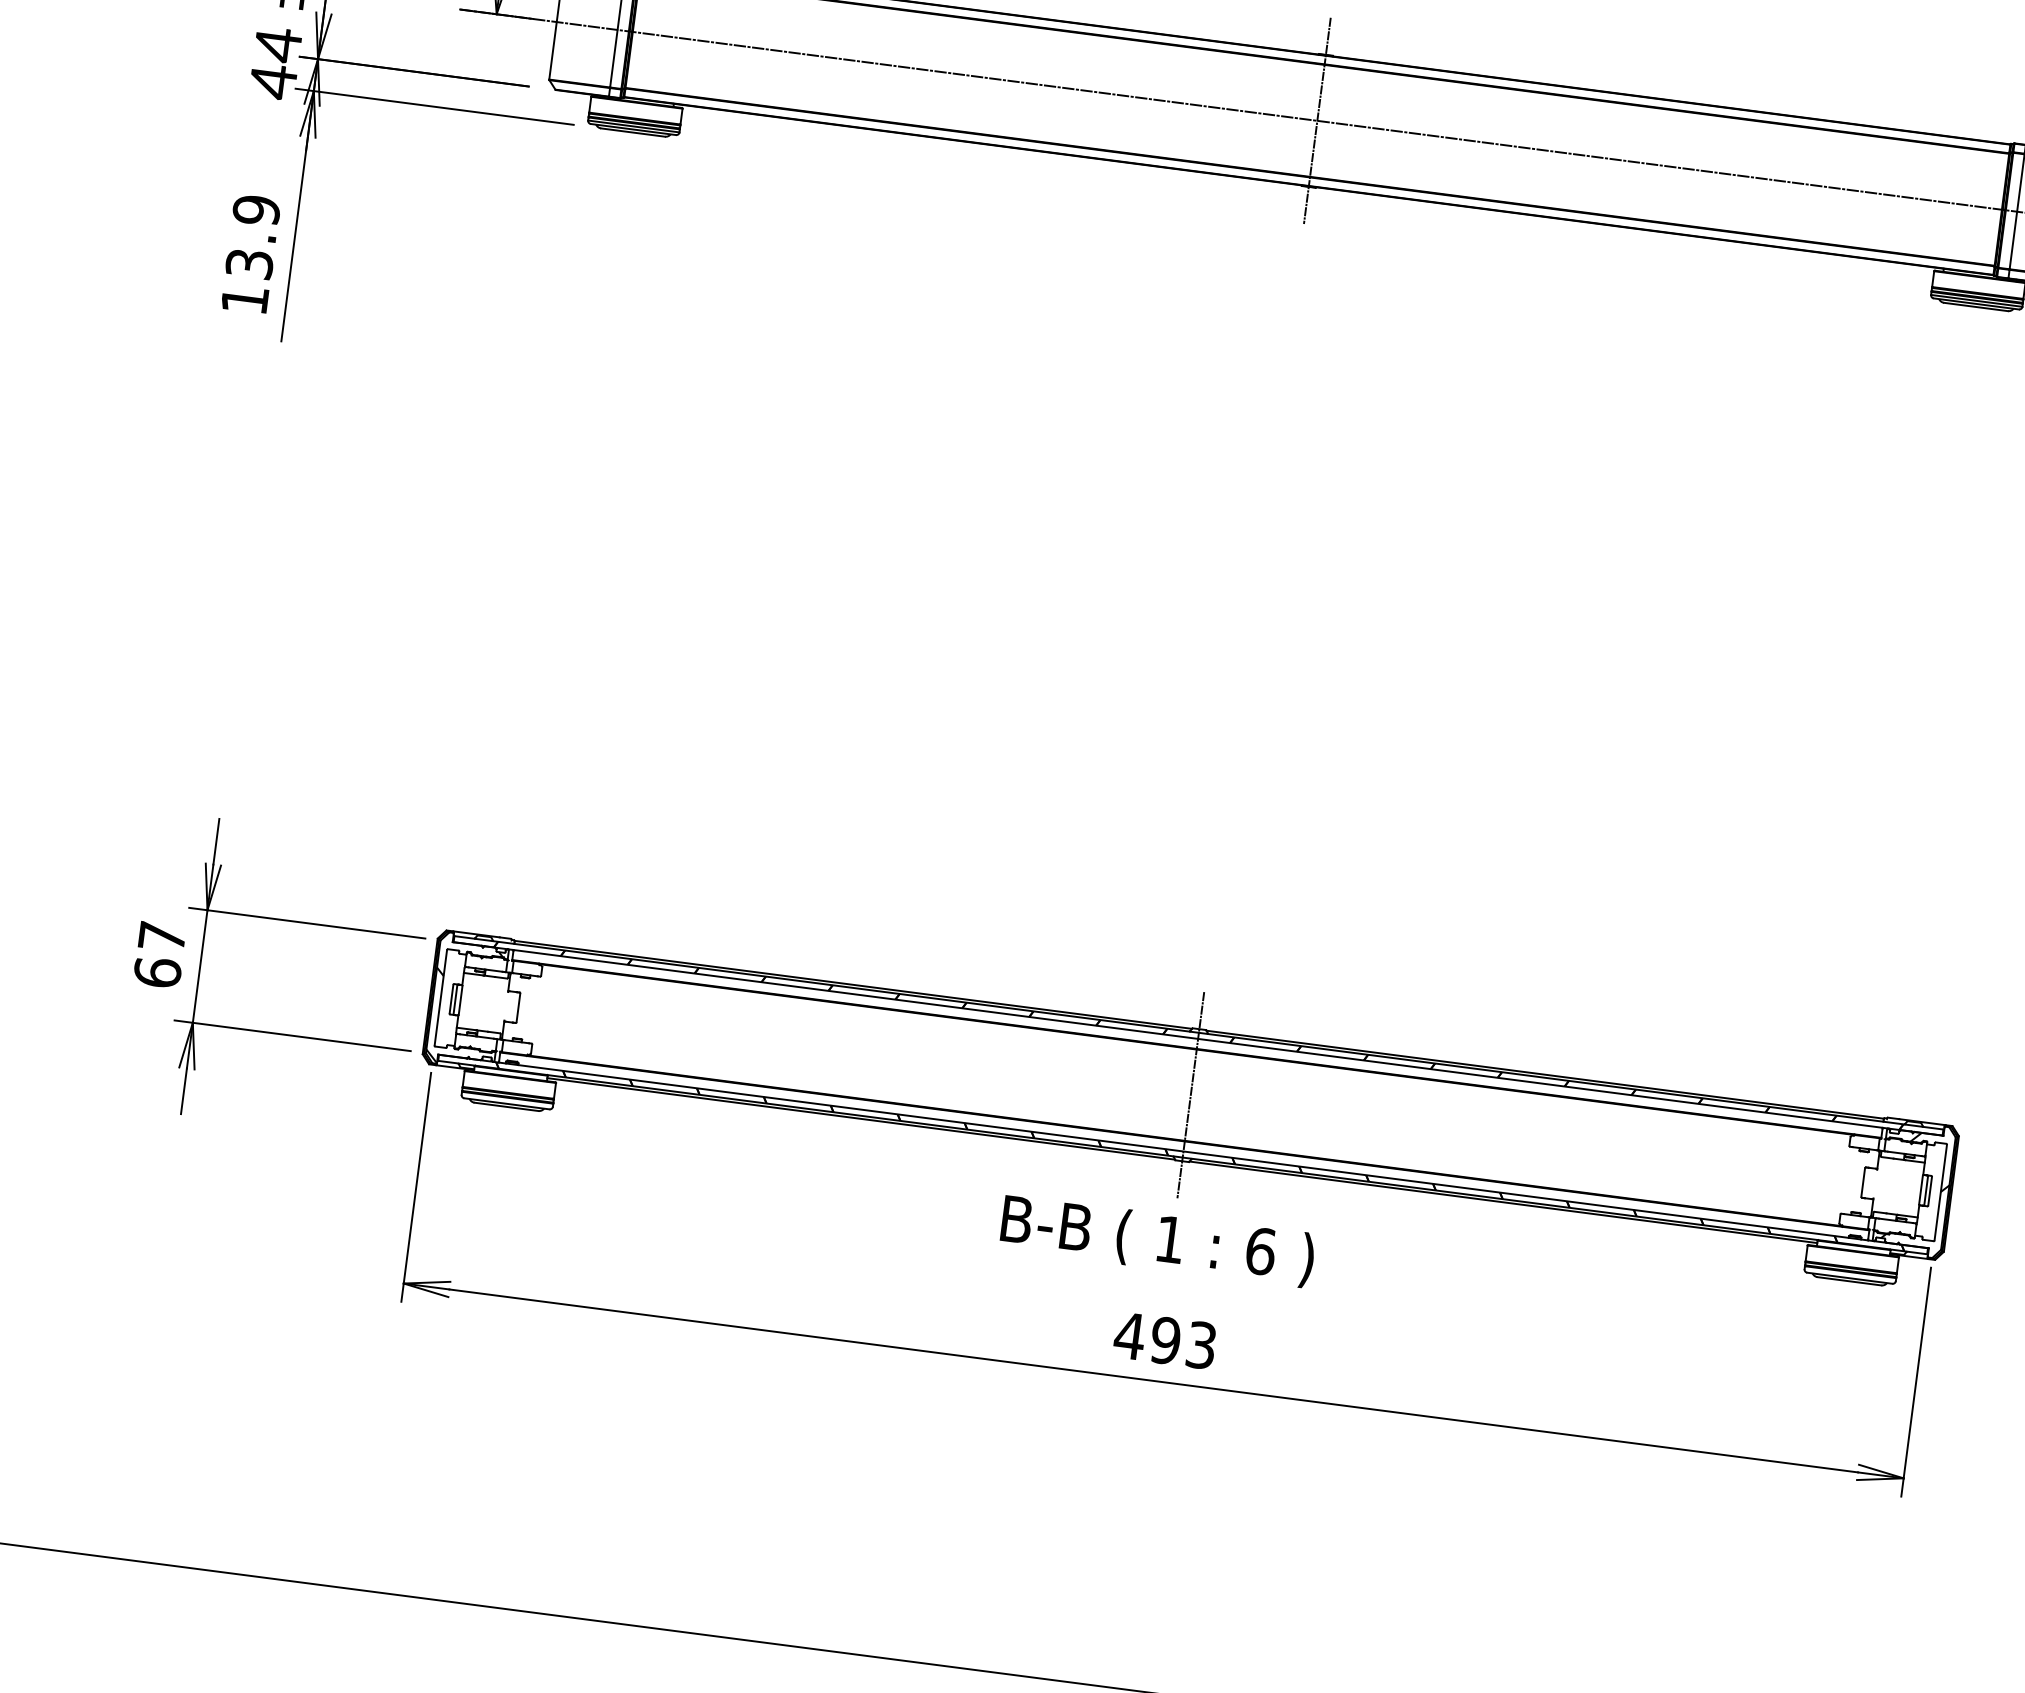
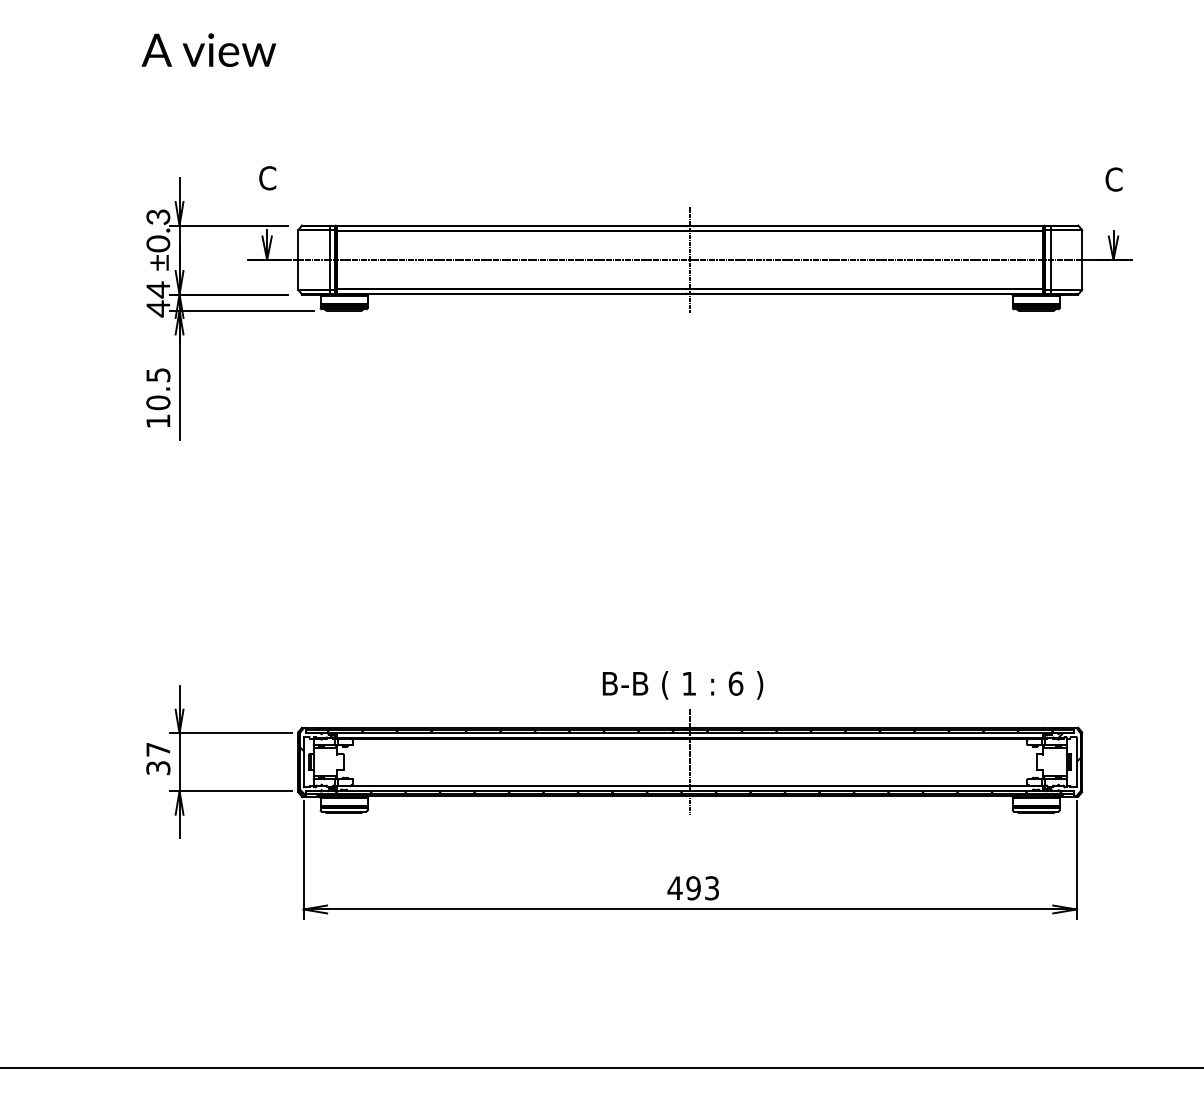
text: (253, 238) -> (158, 389), 13.9 -> 10.5
text: (157, 971) -> (158, 767), 67 -> 37
text: (1156, 1241) -> (682, 685), moved

